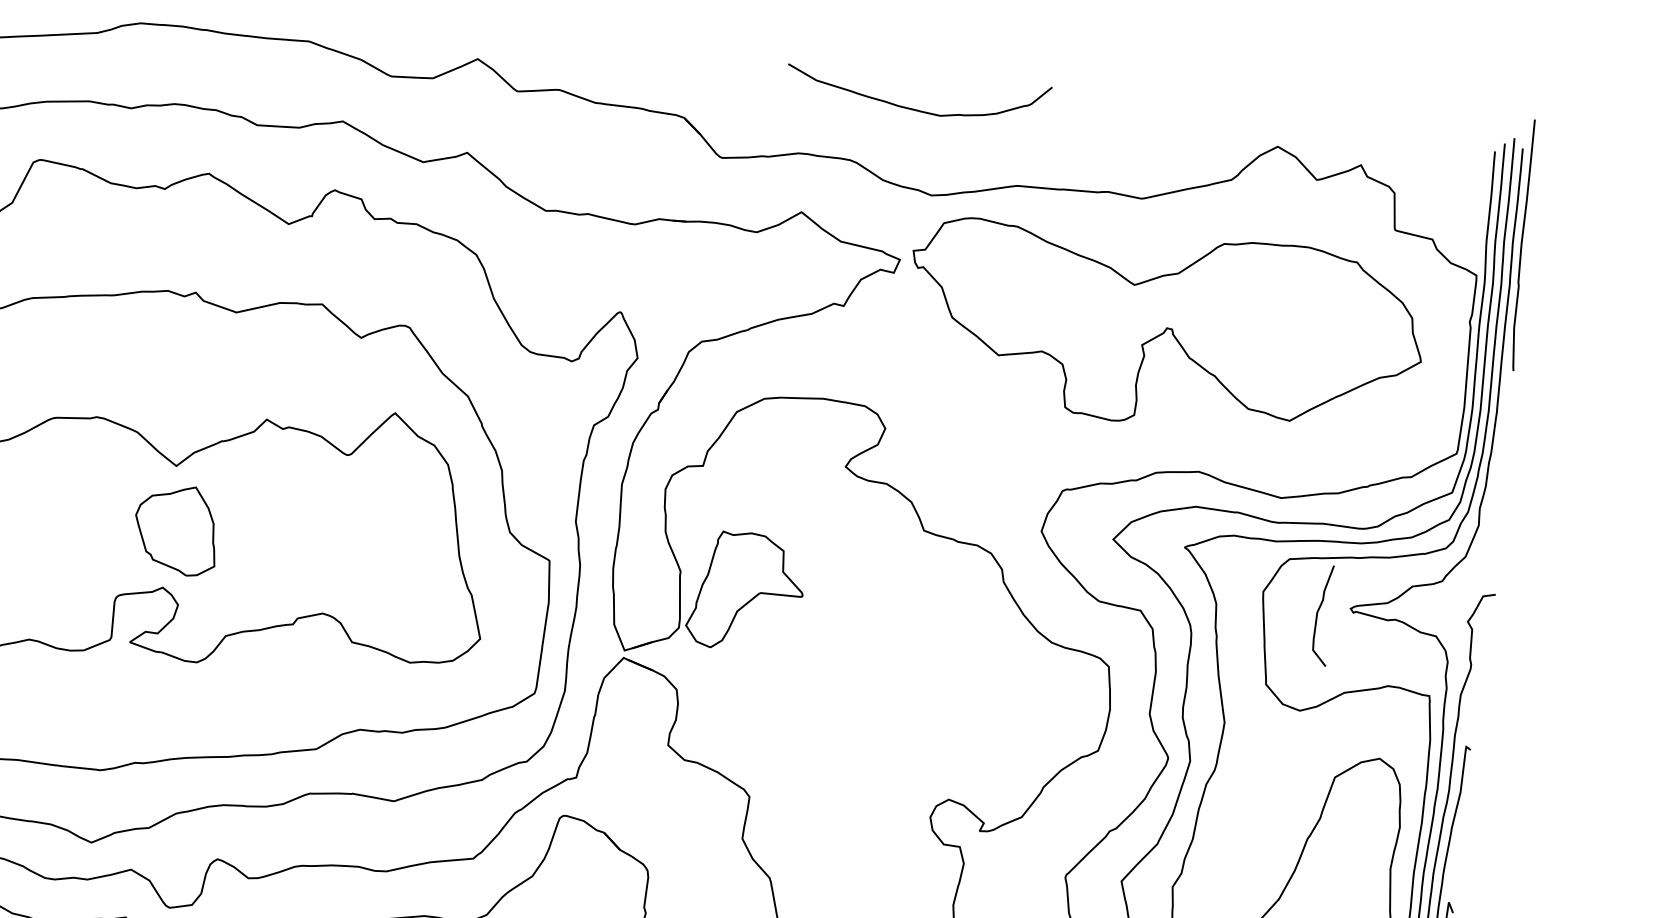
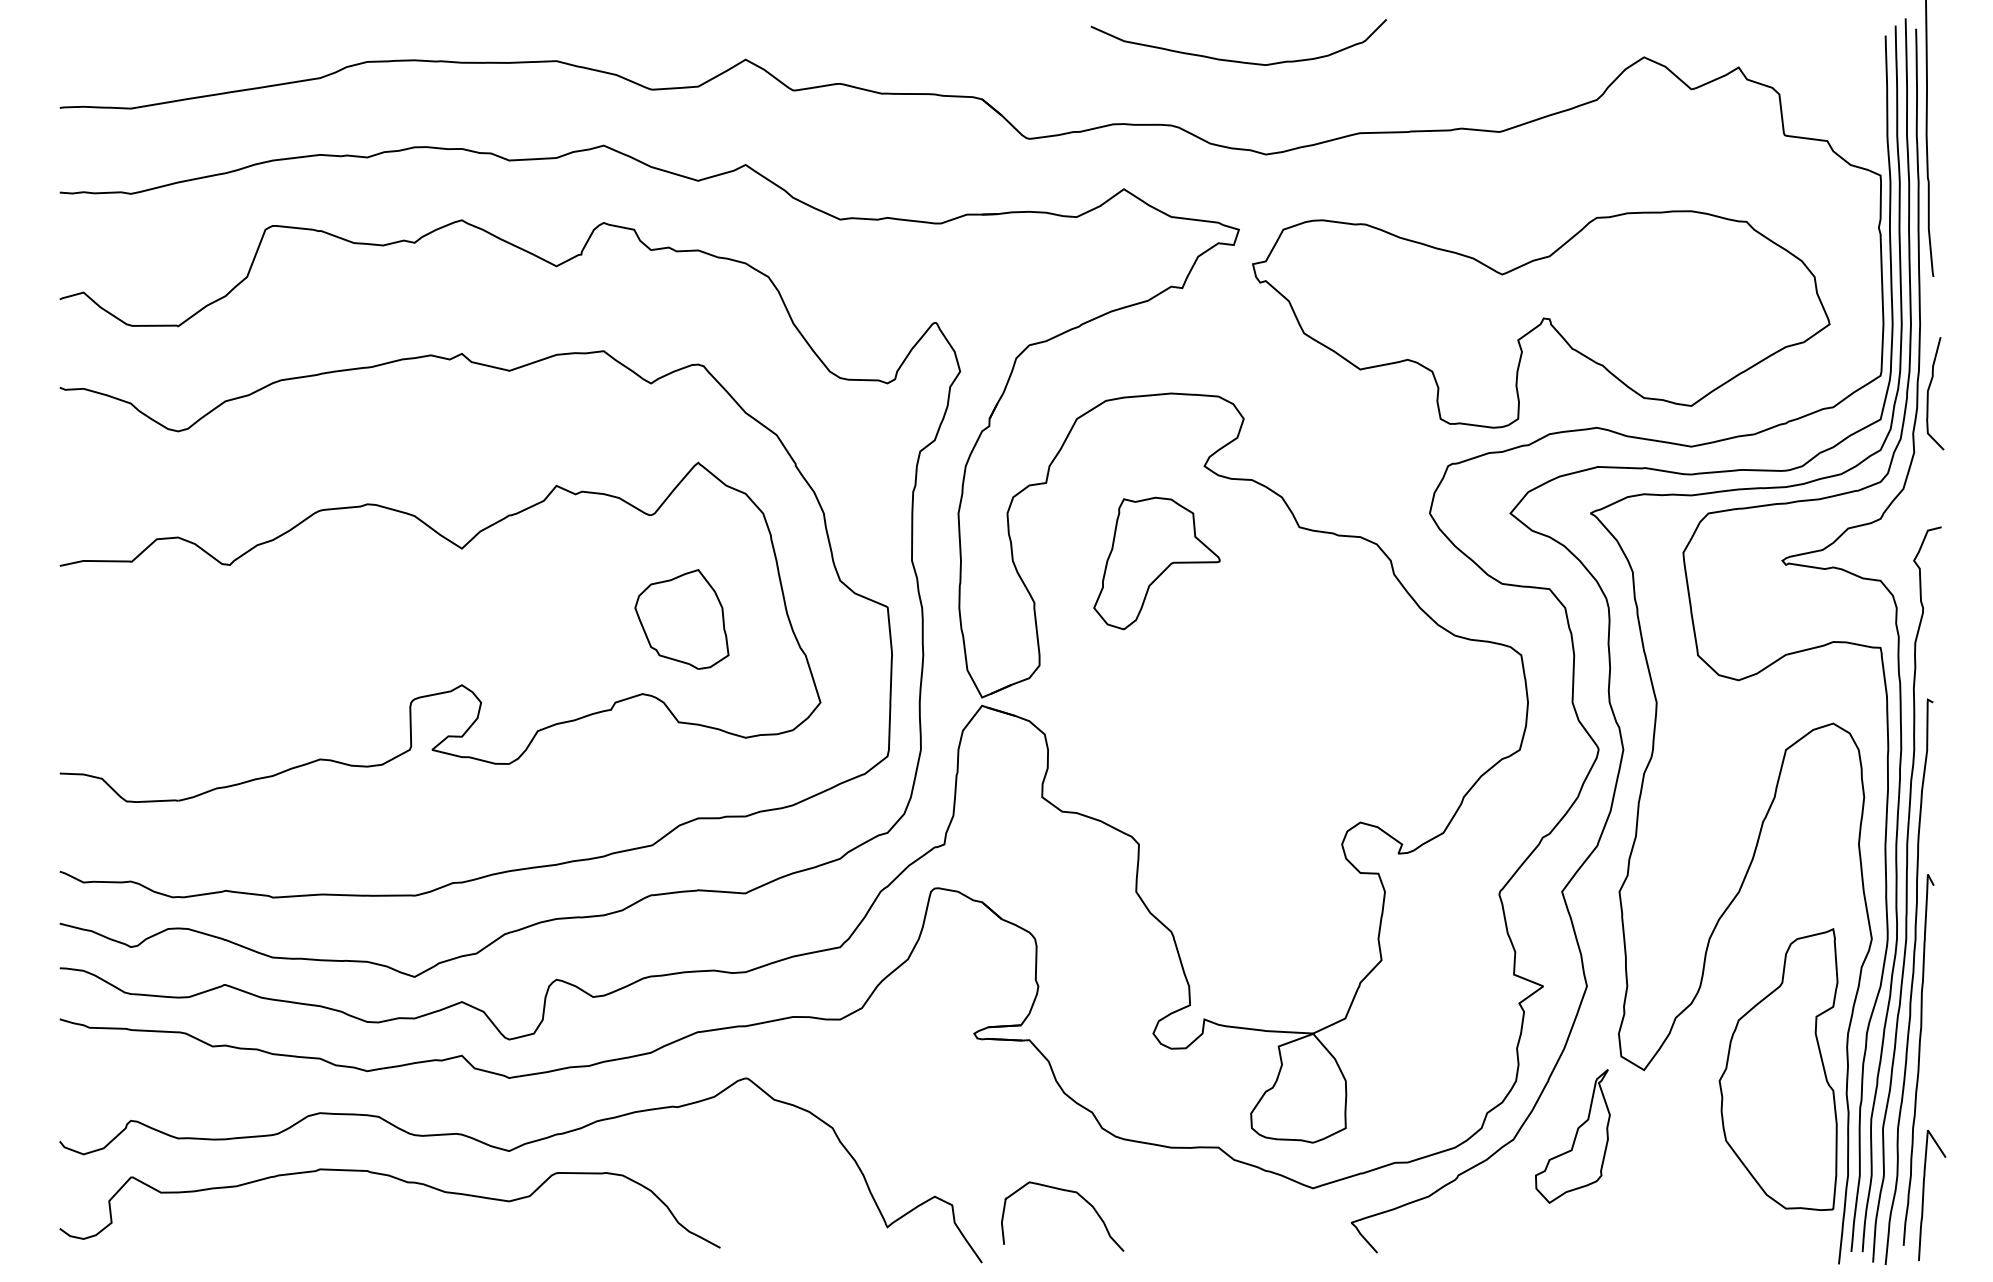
part: (1164, 328) -> (1541, 319), moved
part: (176, 529) -> (681, 619), moved
part: (745, 591) -> (1156, 563), moved
curve: (1318, 612) -> (1929, 390), moved

